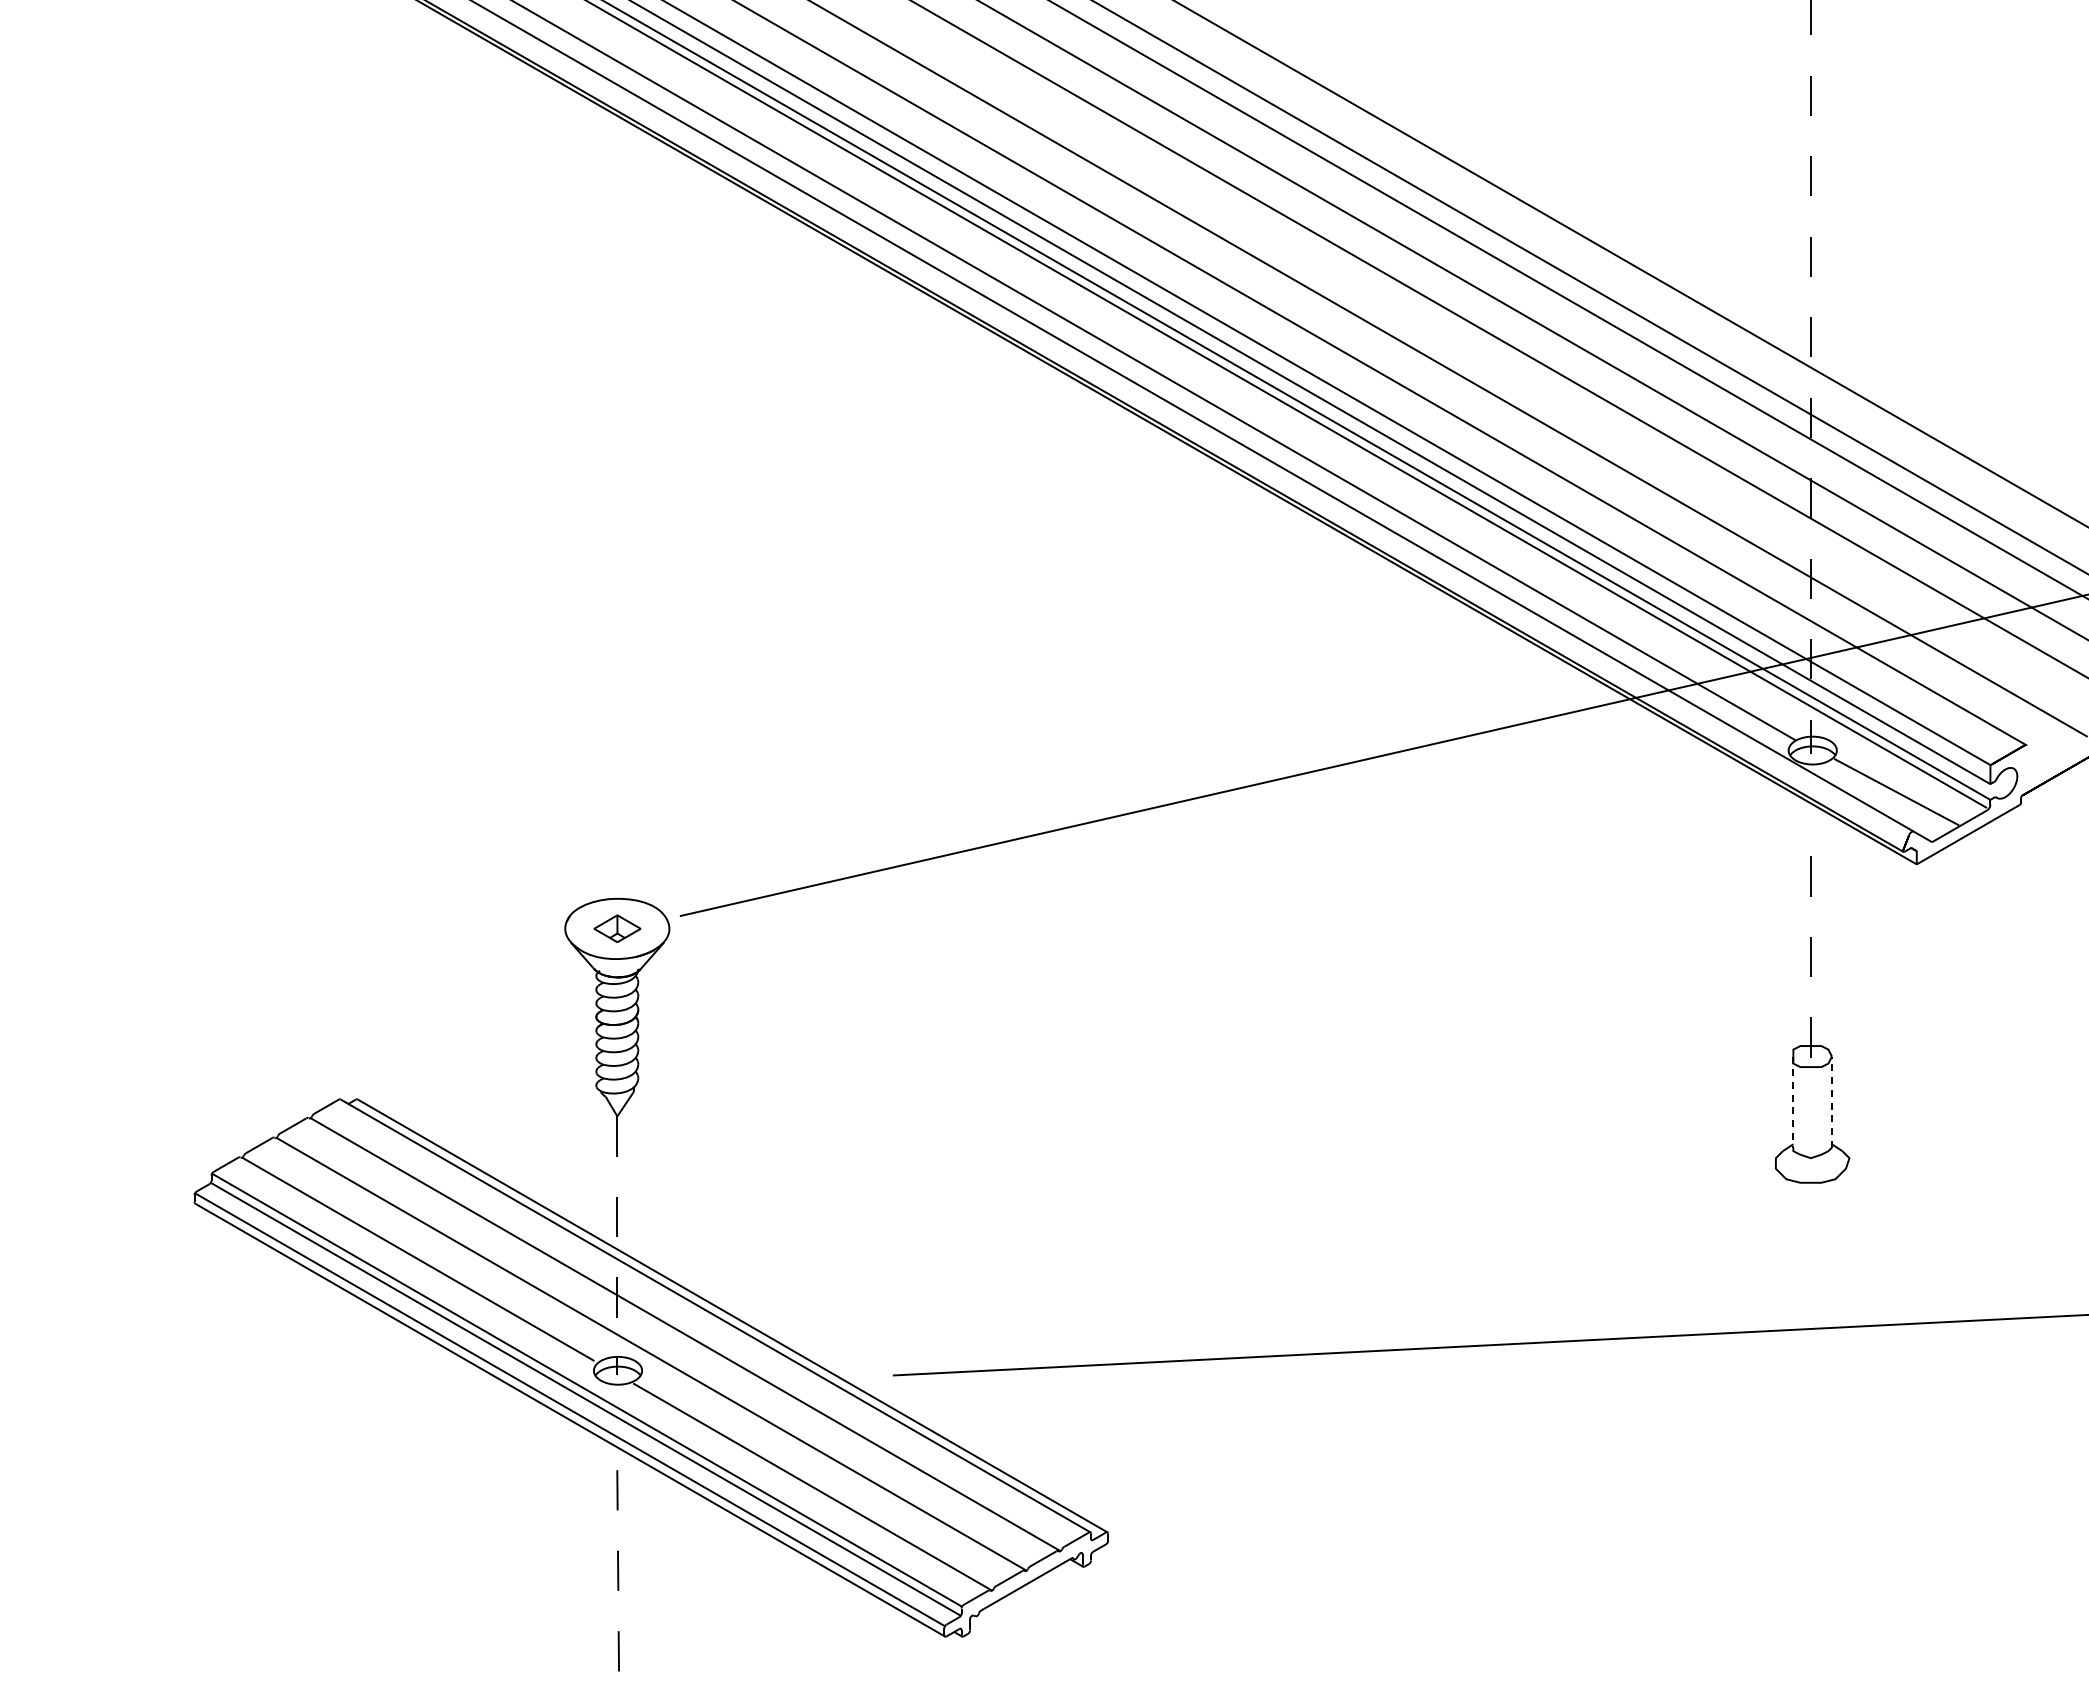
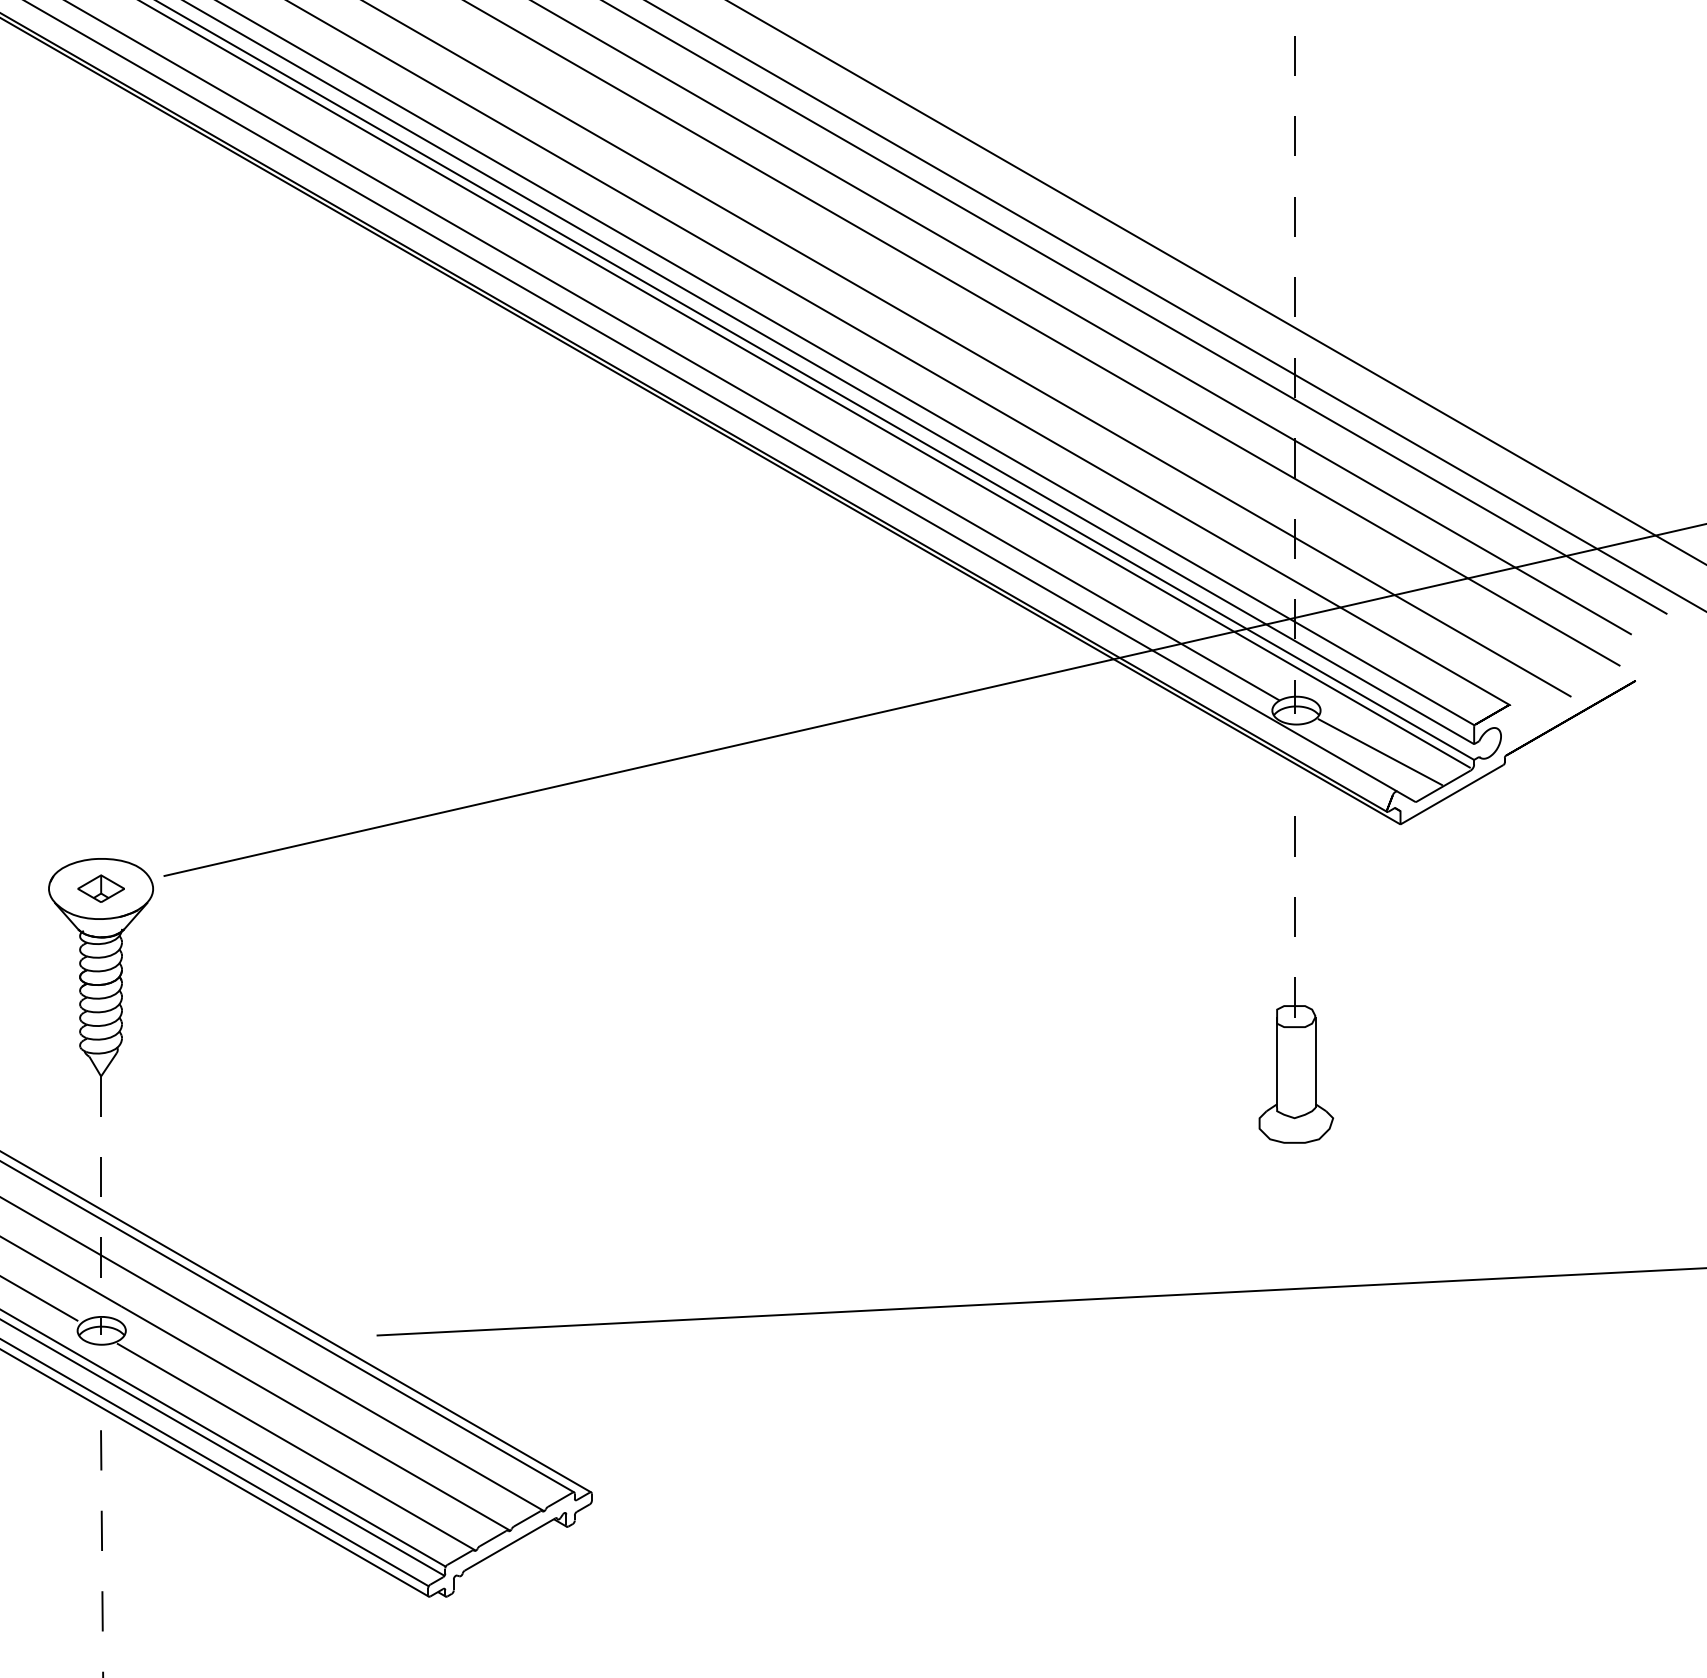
line: (1793, 1102) -> (1277, 1062), dashed -> solid
line: (1831, 1102) -> (1315, 1062), dashed -> solid

